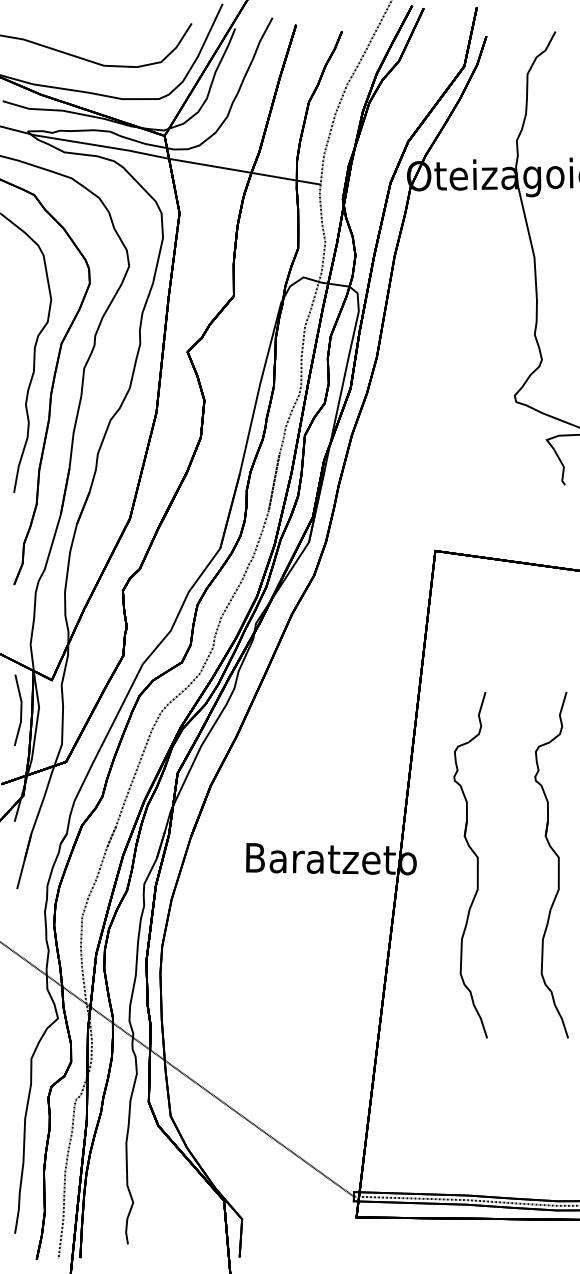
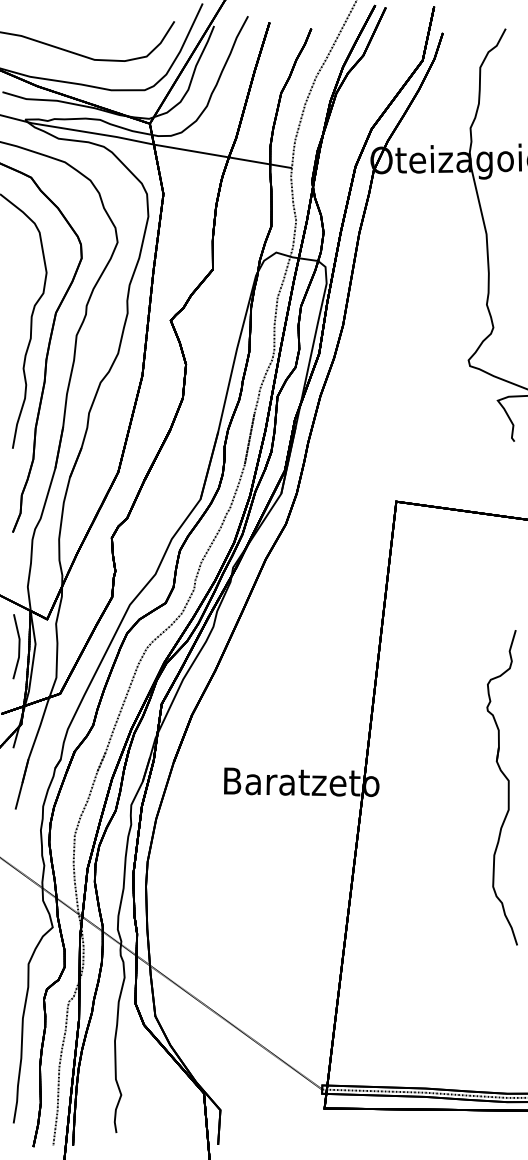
part: (476, 868) -> (433, 790), removed

